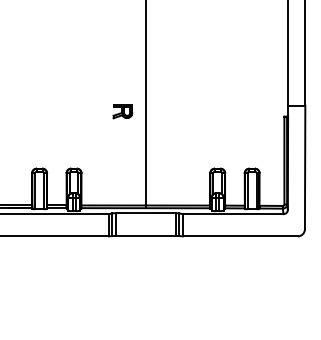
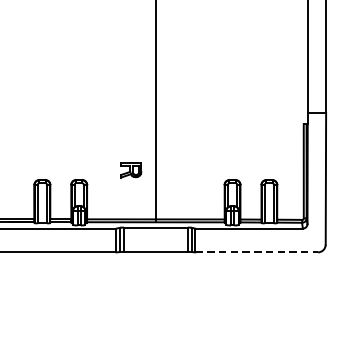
part: (122, 111) -> (130, 170), moved
line: (240, 236) -> (256, 252), solid -> dashed

